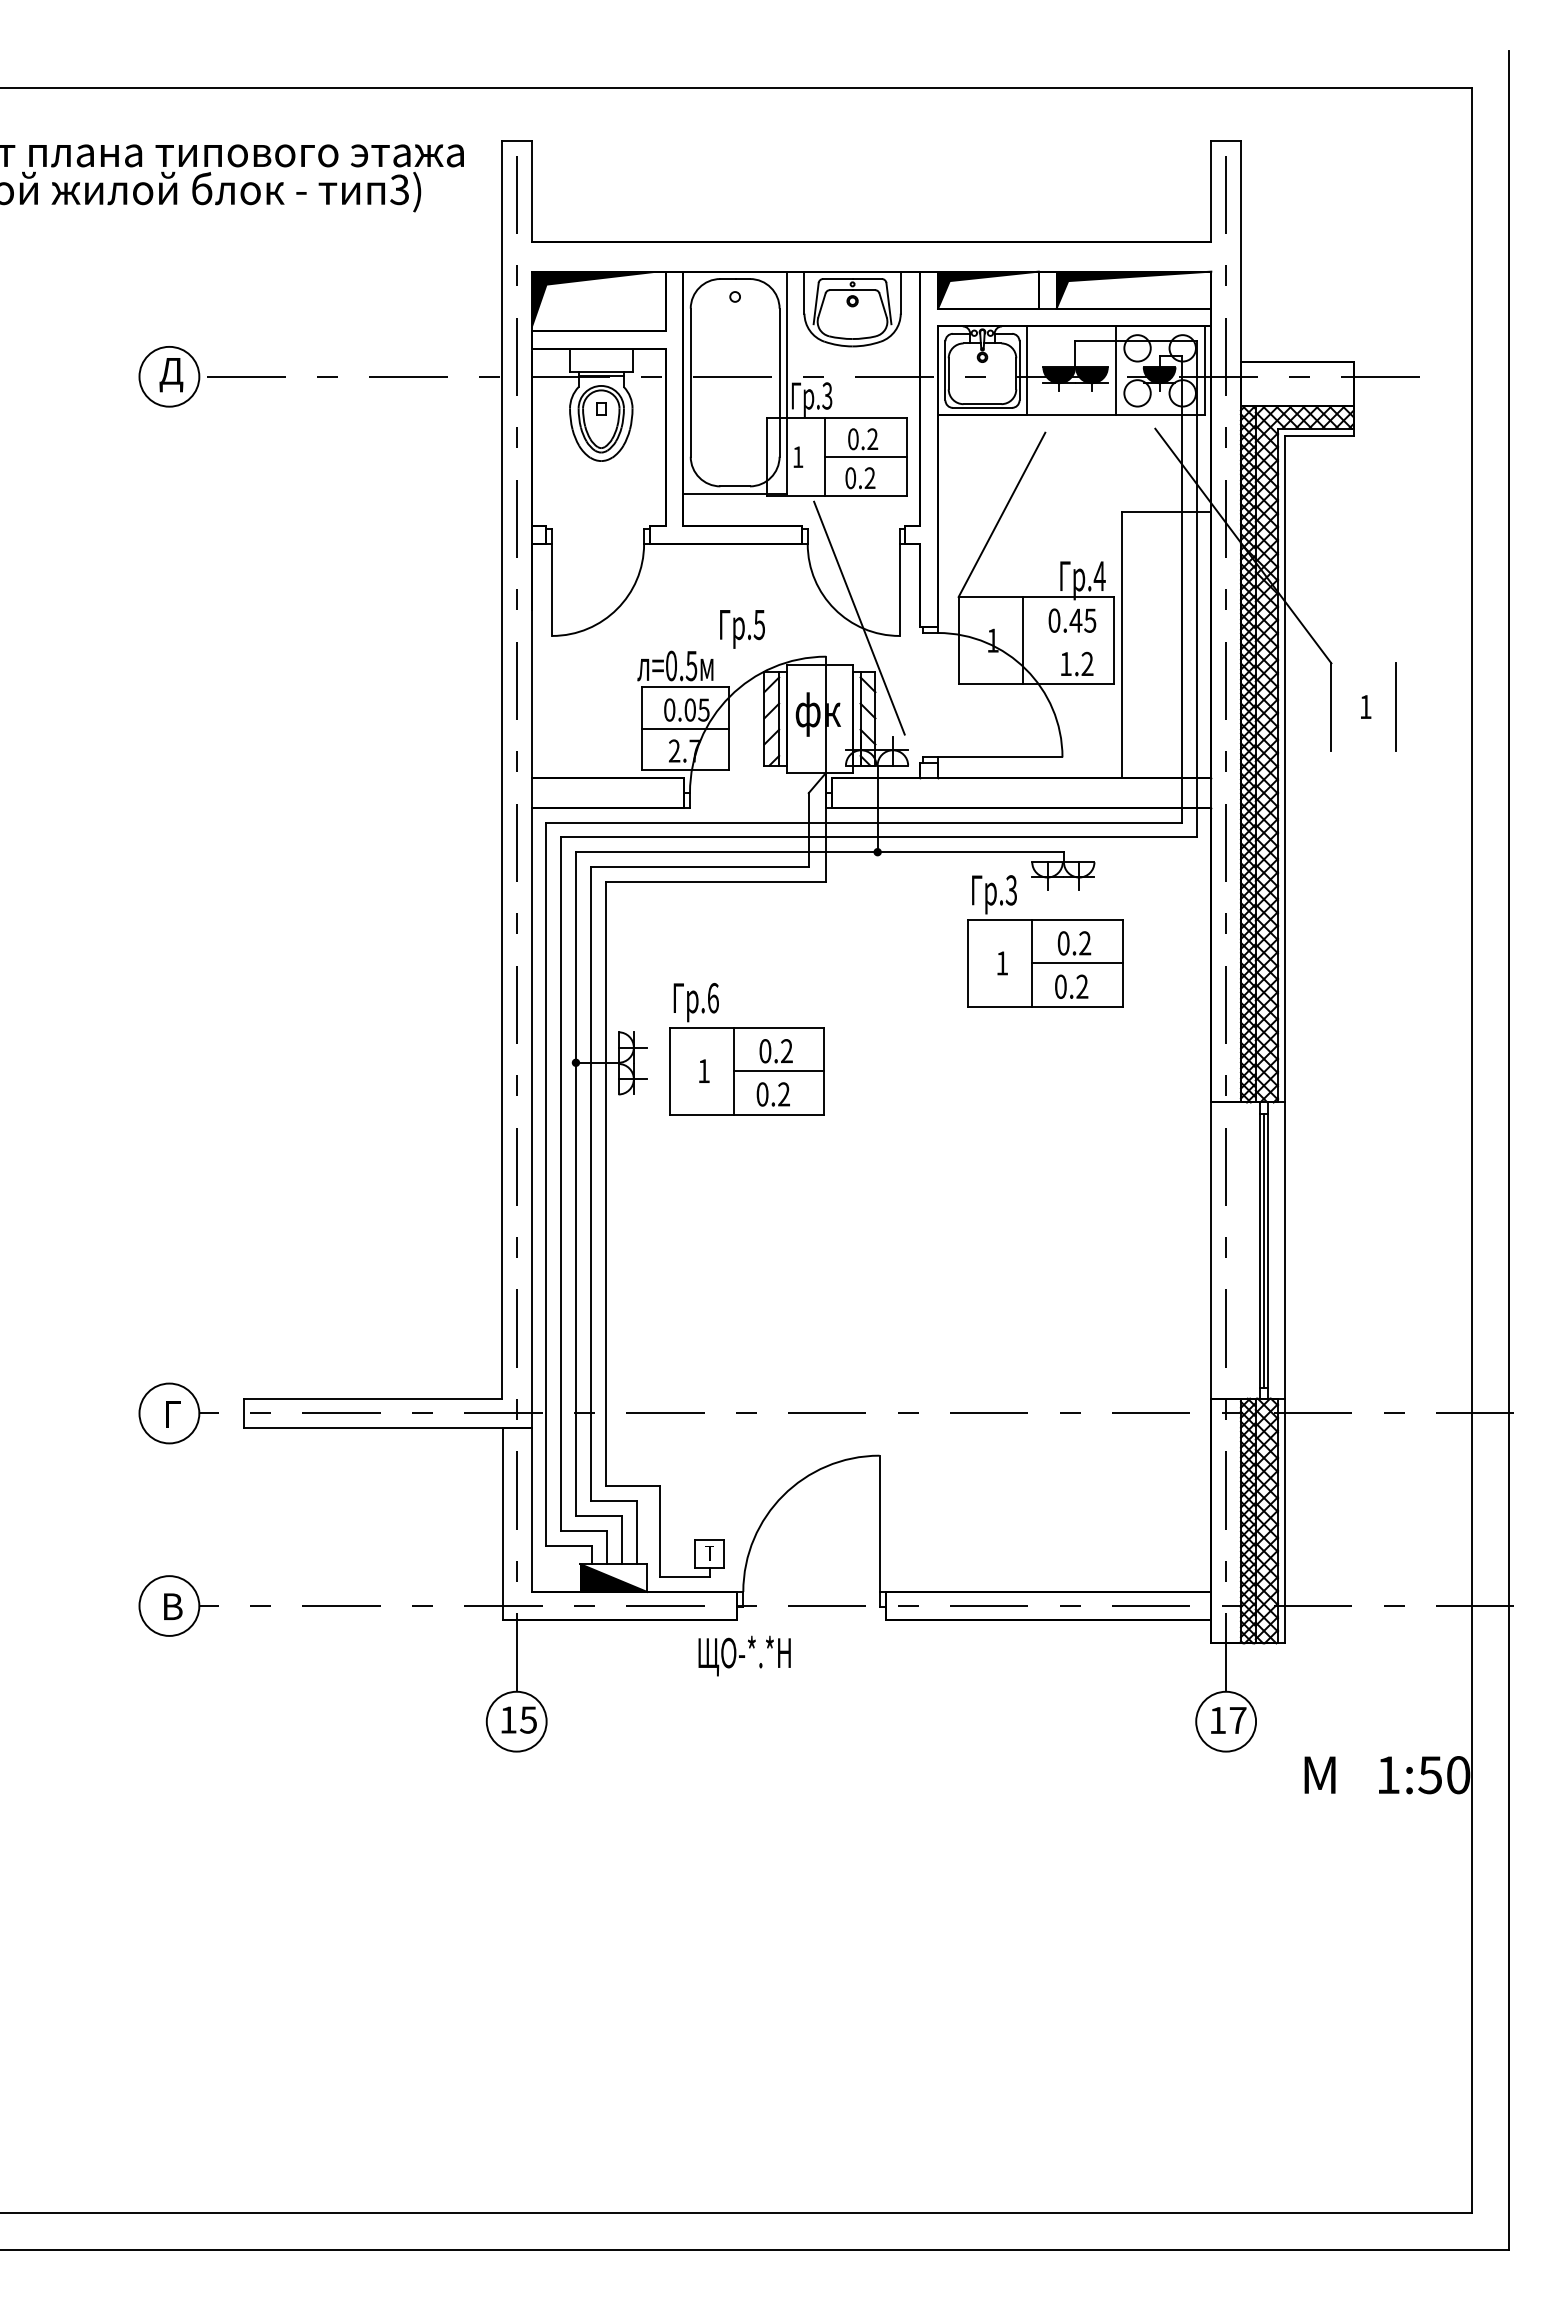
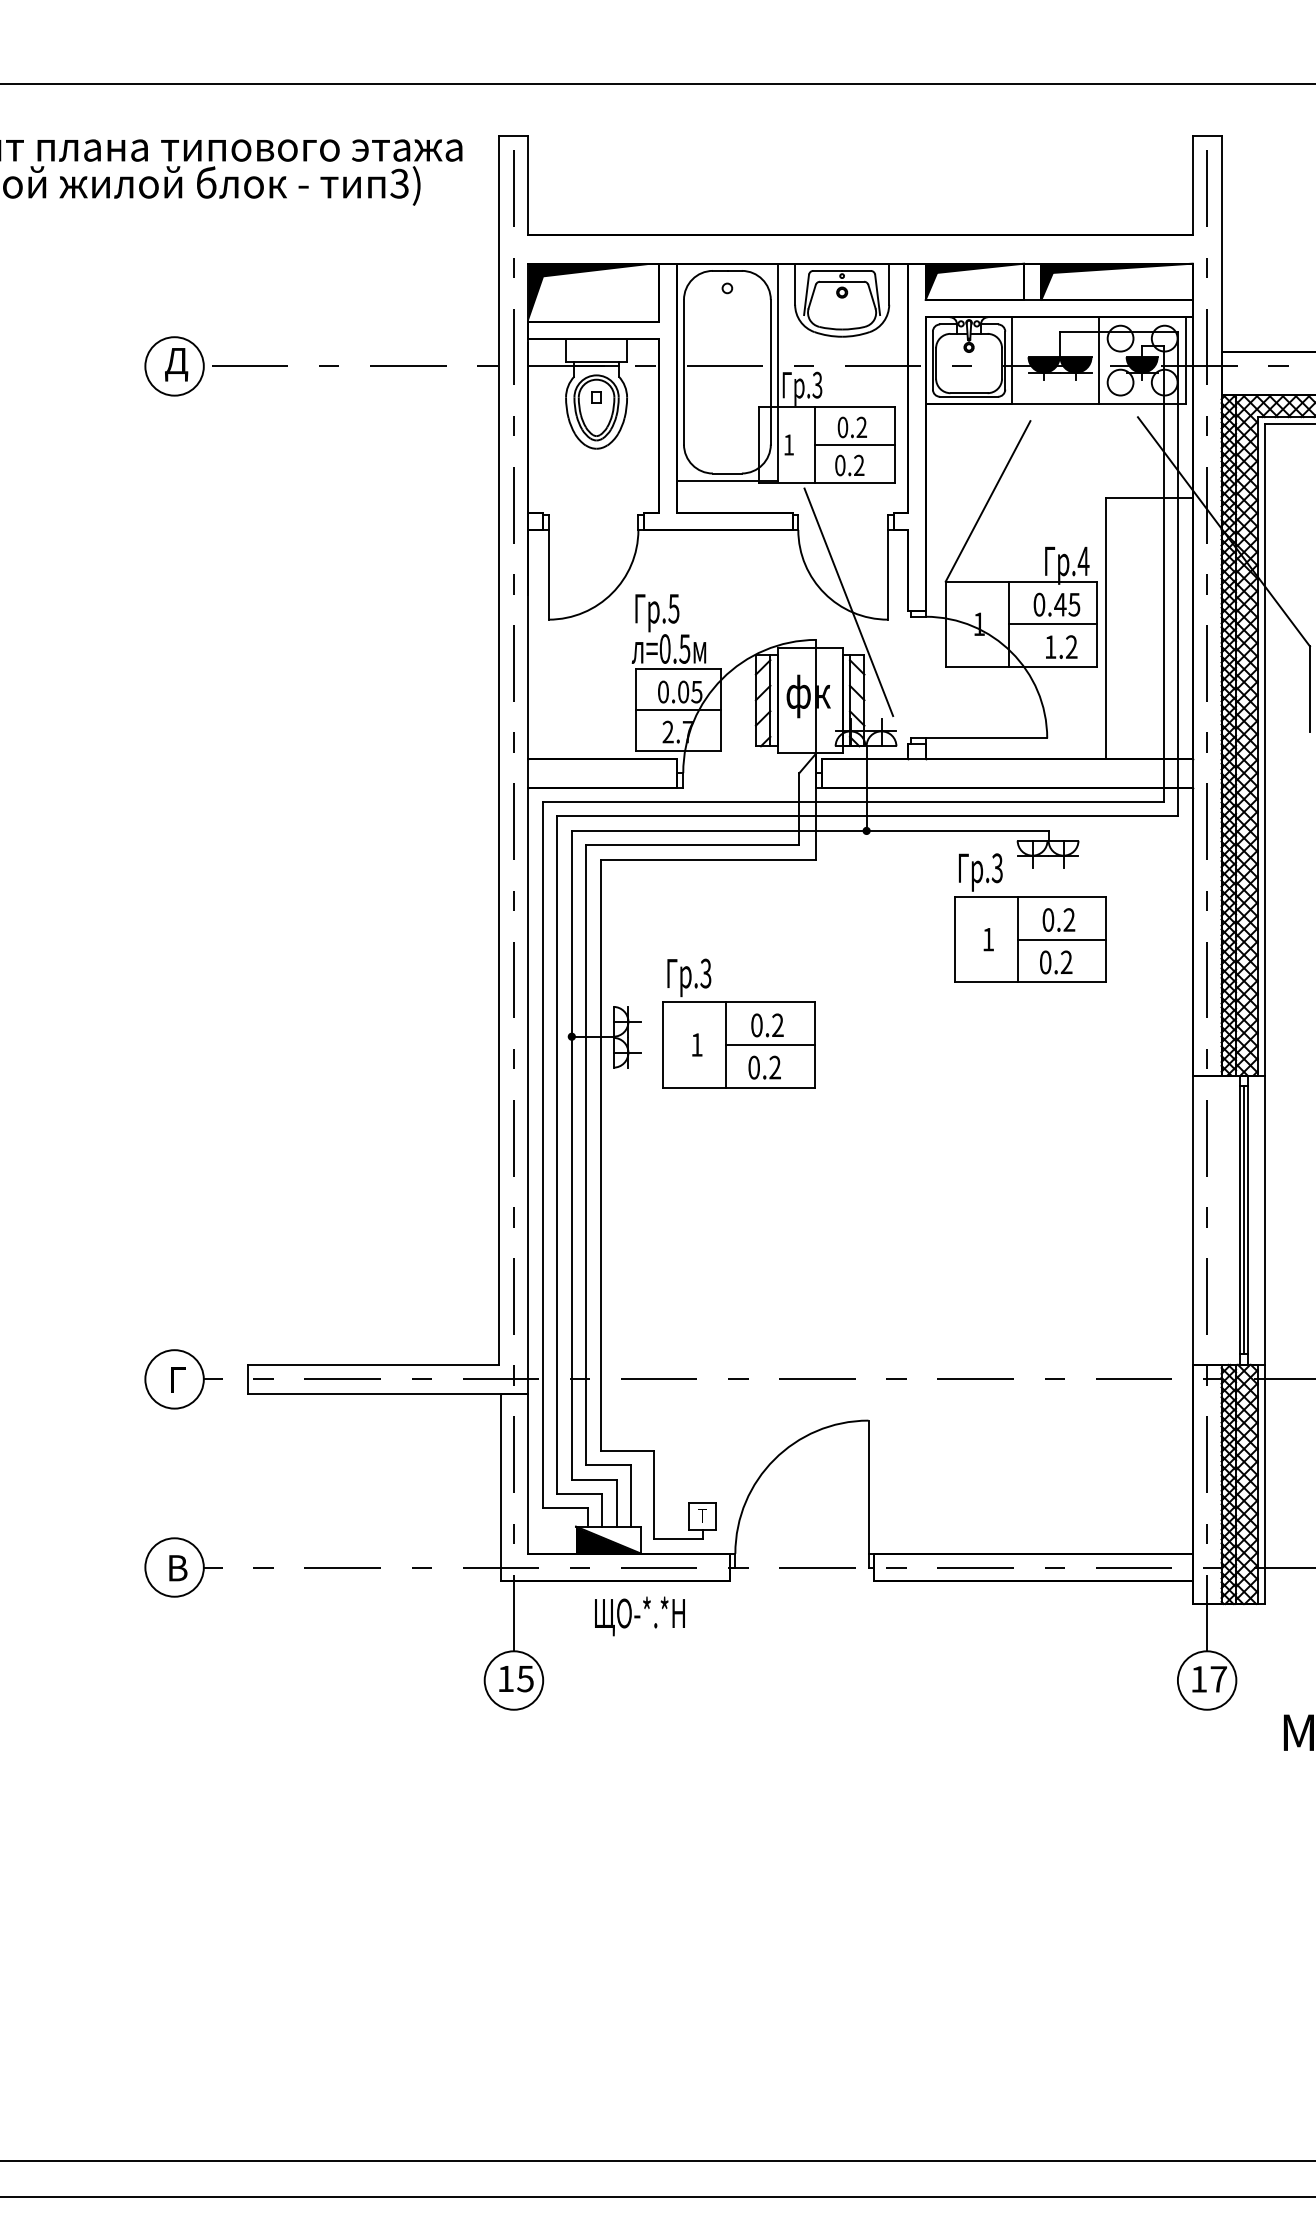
text: (742, 629) -> (657, 613), moved
line: (1067, 640) -> (1052, 624), added
text: (712, 997) -> (705, 972), .6 -> .3
text: (744, 1655) -> (639, 1615), moved

